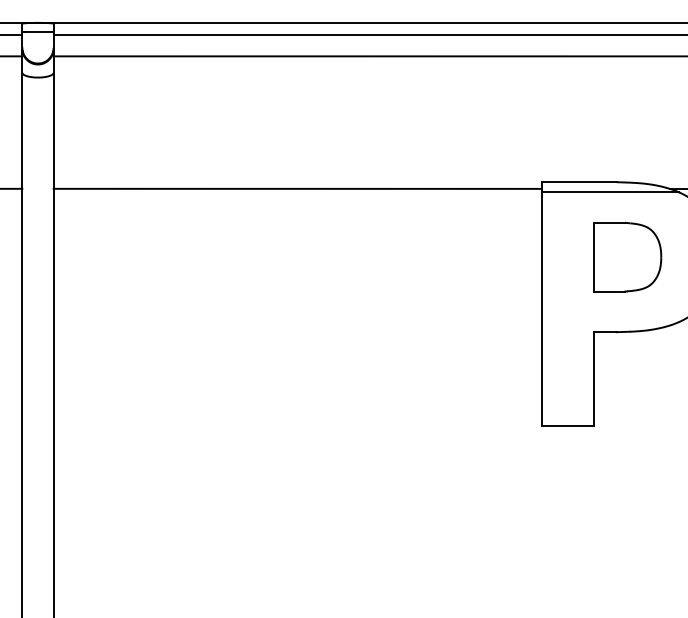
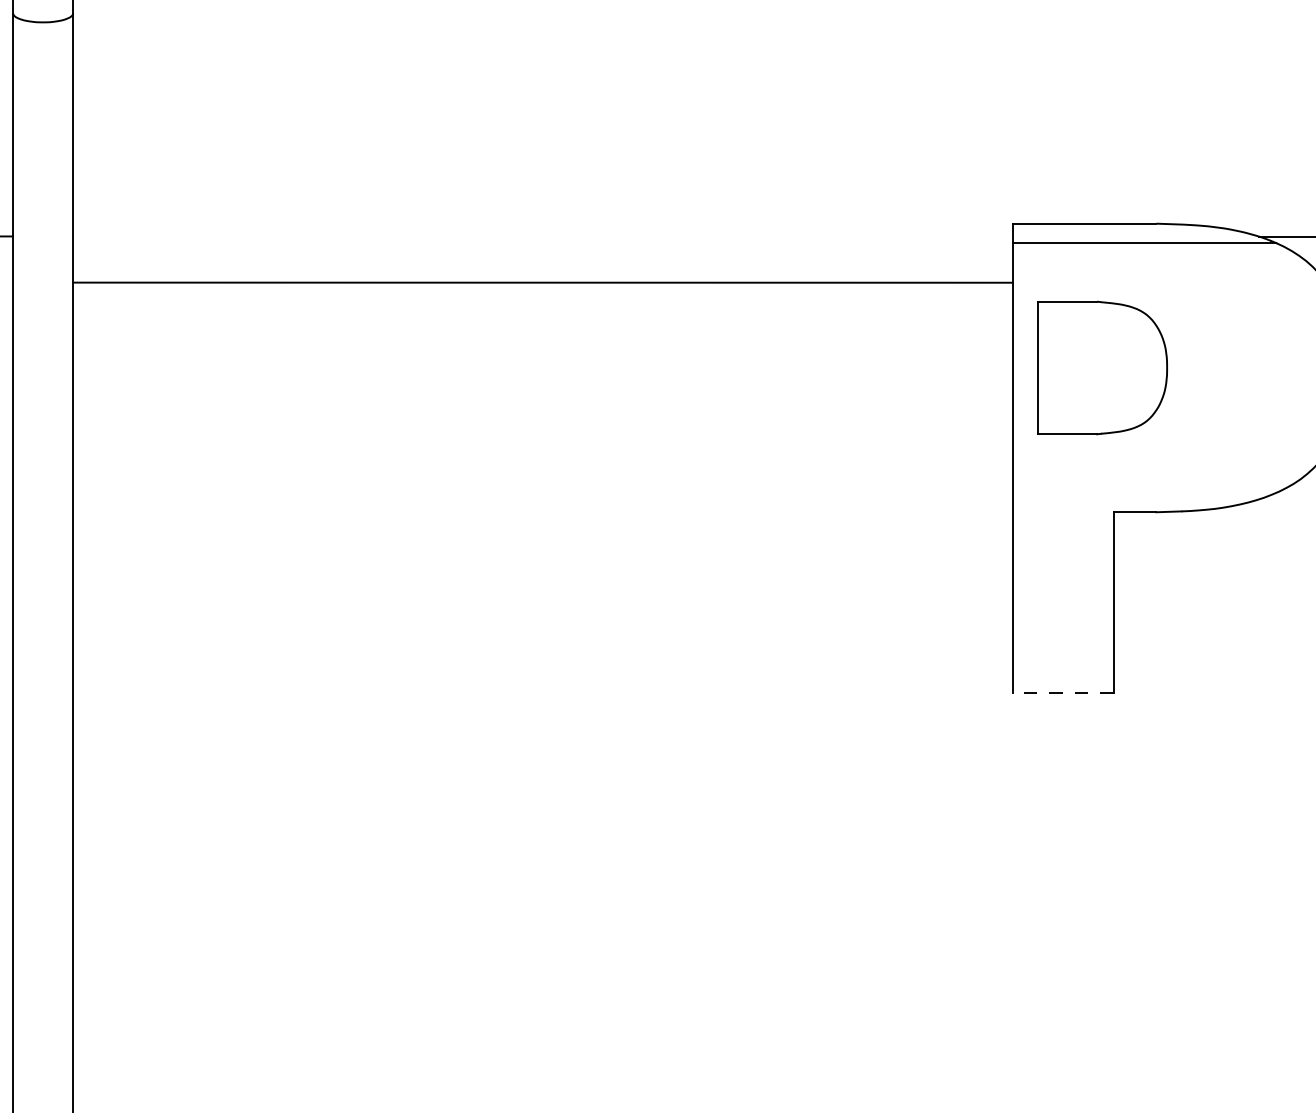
line: (297, 188) -> (542, 281), moved
part: (627, 256) -> (1102, 366), moved
line: (567, 426) -> (1061, 693), solid -> dashed

